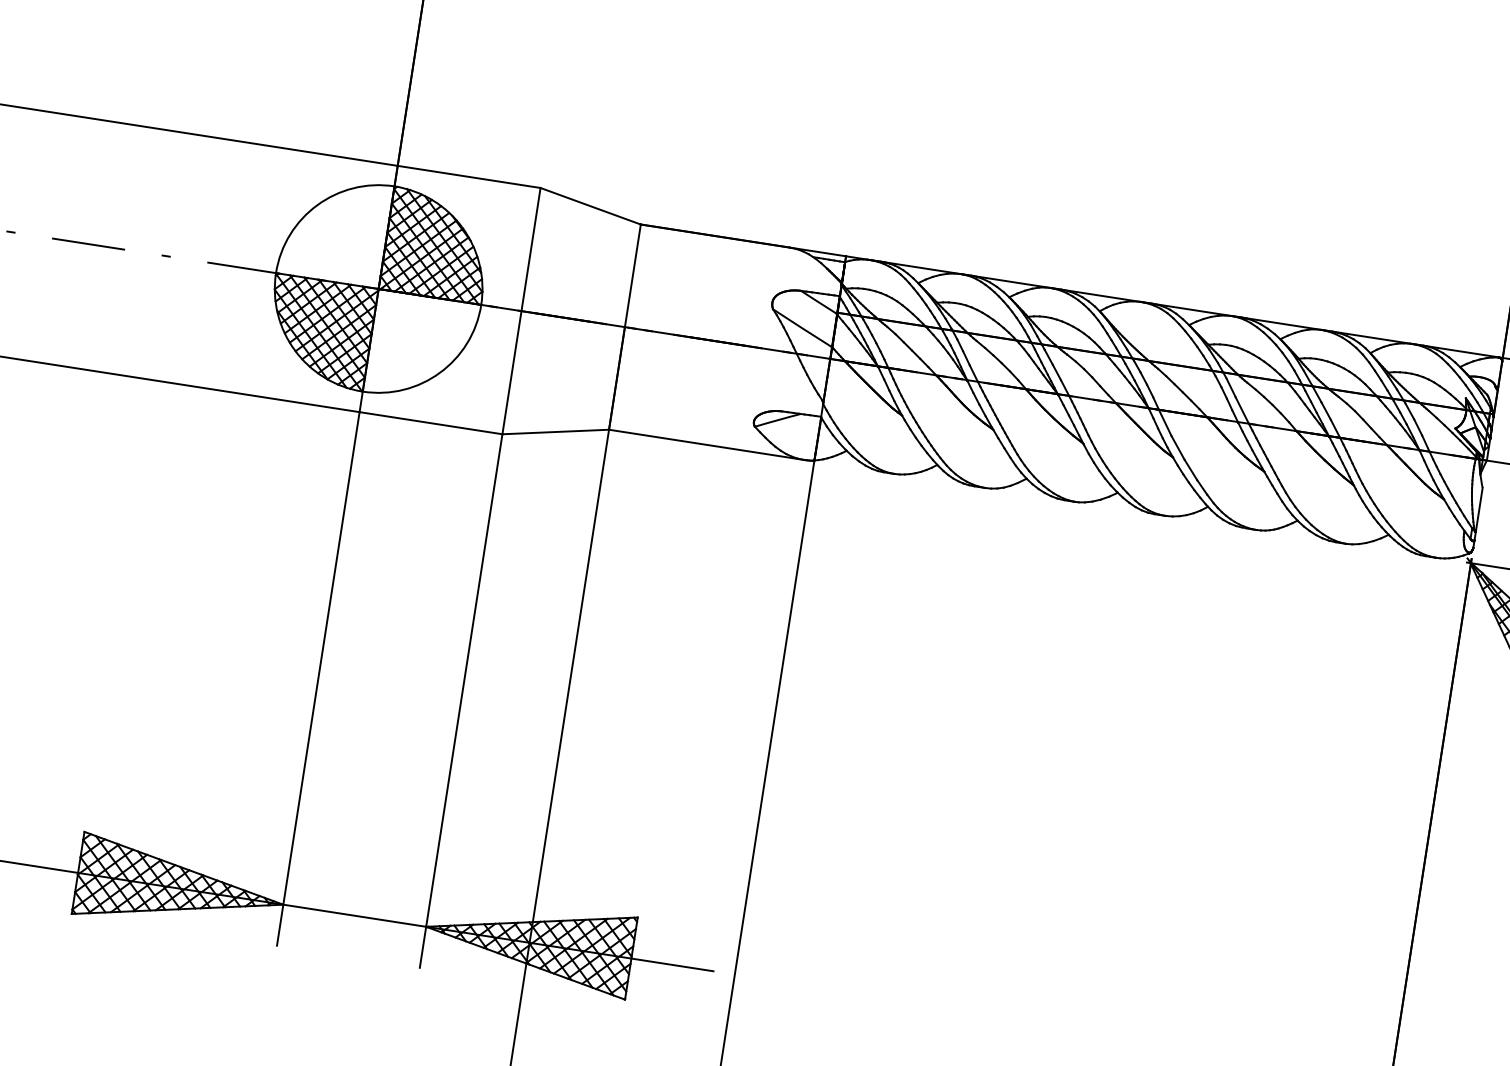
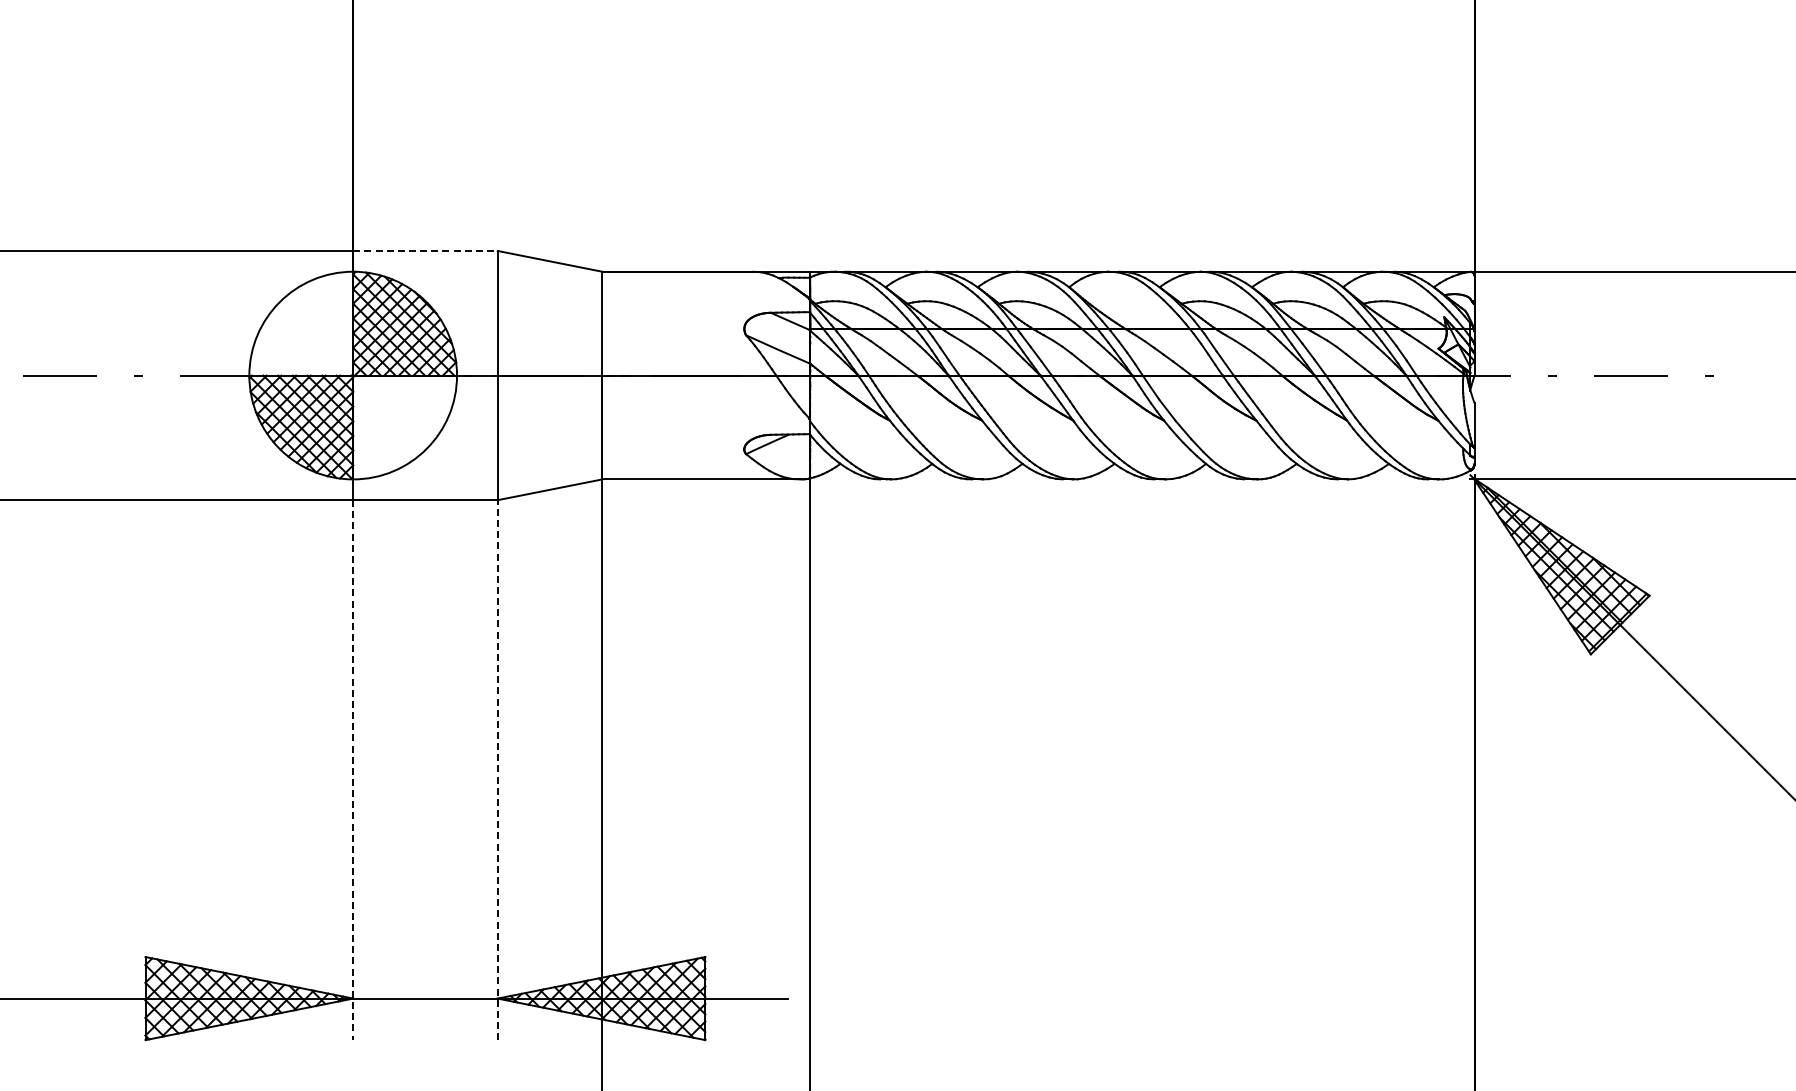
line: (469, 176) -> (425, 250), solid -> dashed
line: (318, 679) -> (353, 770), solid -> dashed
line: (460, 701) -> (497, 770), solid -> dashed

